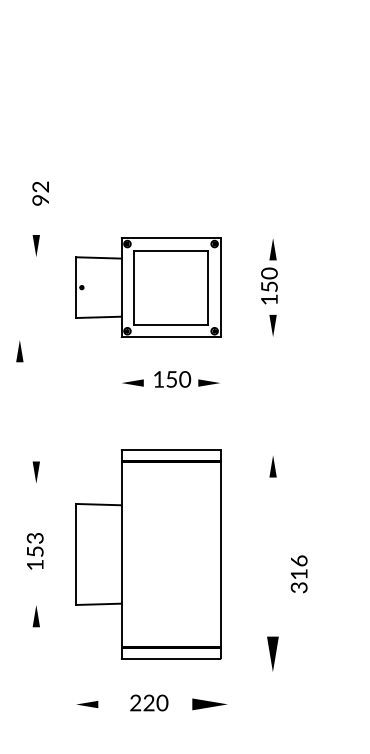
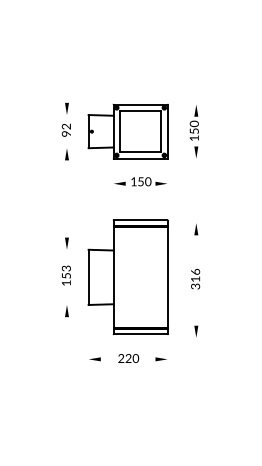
text: (39, 192) -> (65, 129), moved
part: (18, 351) -> (66, 154), moved
part: (35, 470) -> (66, 242), moved
text: (299, 572) -> (195, 278), moved
part: (273, 653) -> (196, 331), size x0.62
part: (207, 704) -> (160, 359), size x0.62

